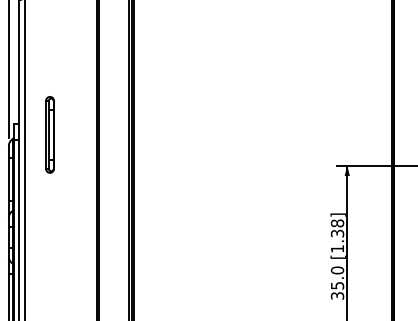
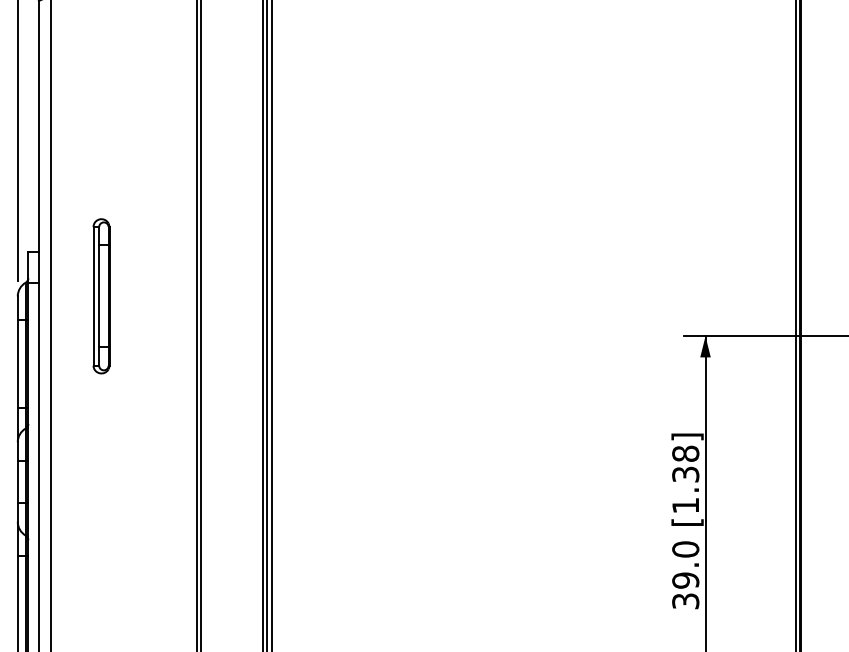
part: (49, 134) -> (100, 295), moved
text: (336, 285) -> (683, 580), 35.0 -> 39.0

